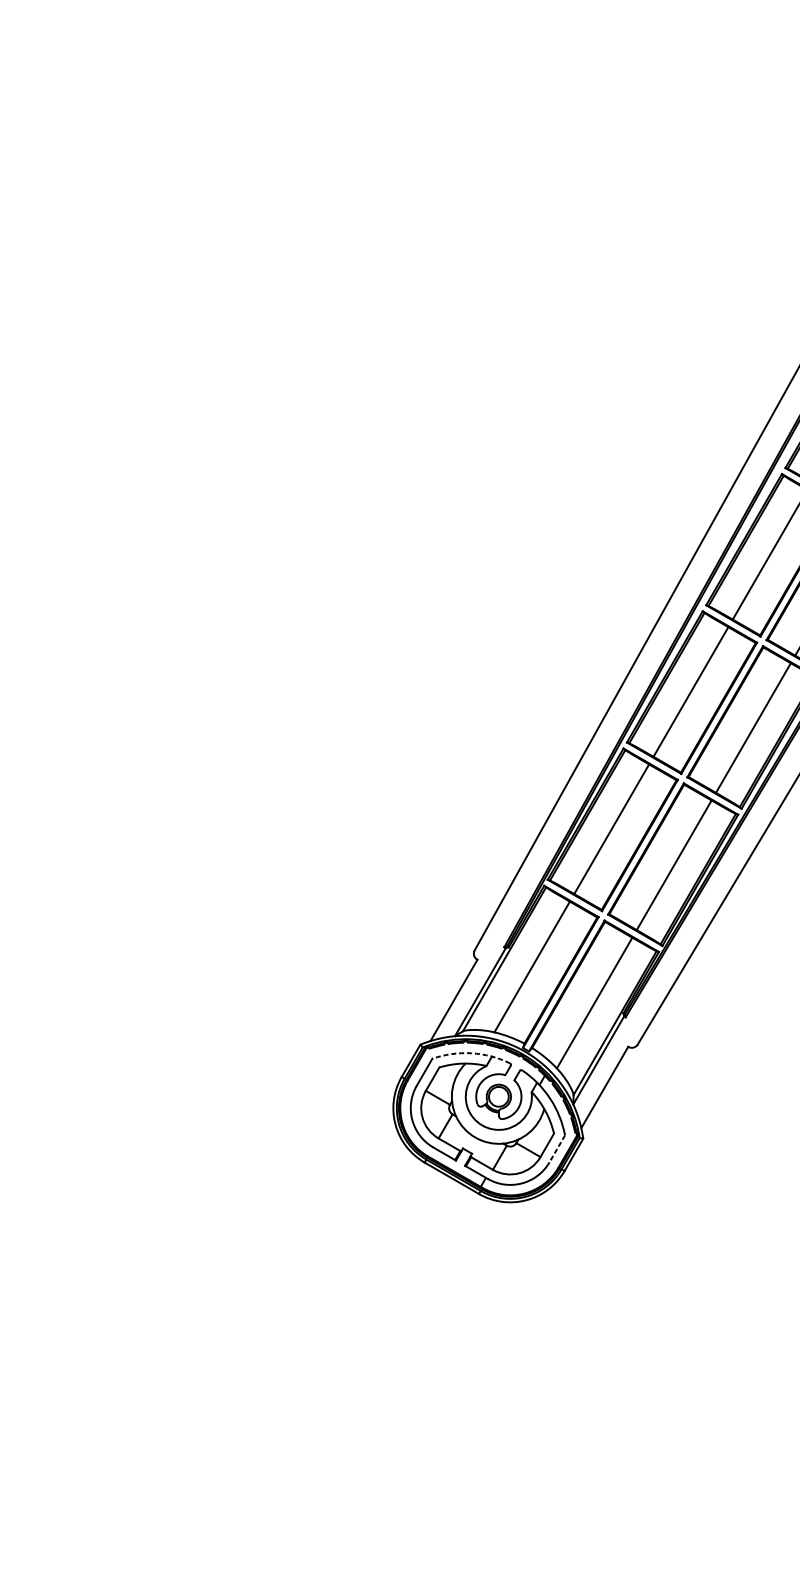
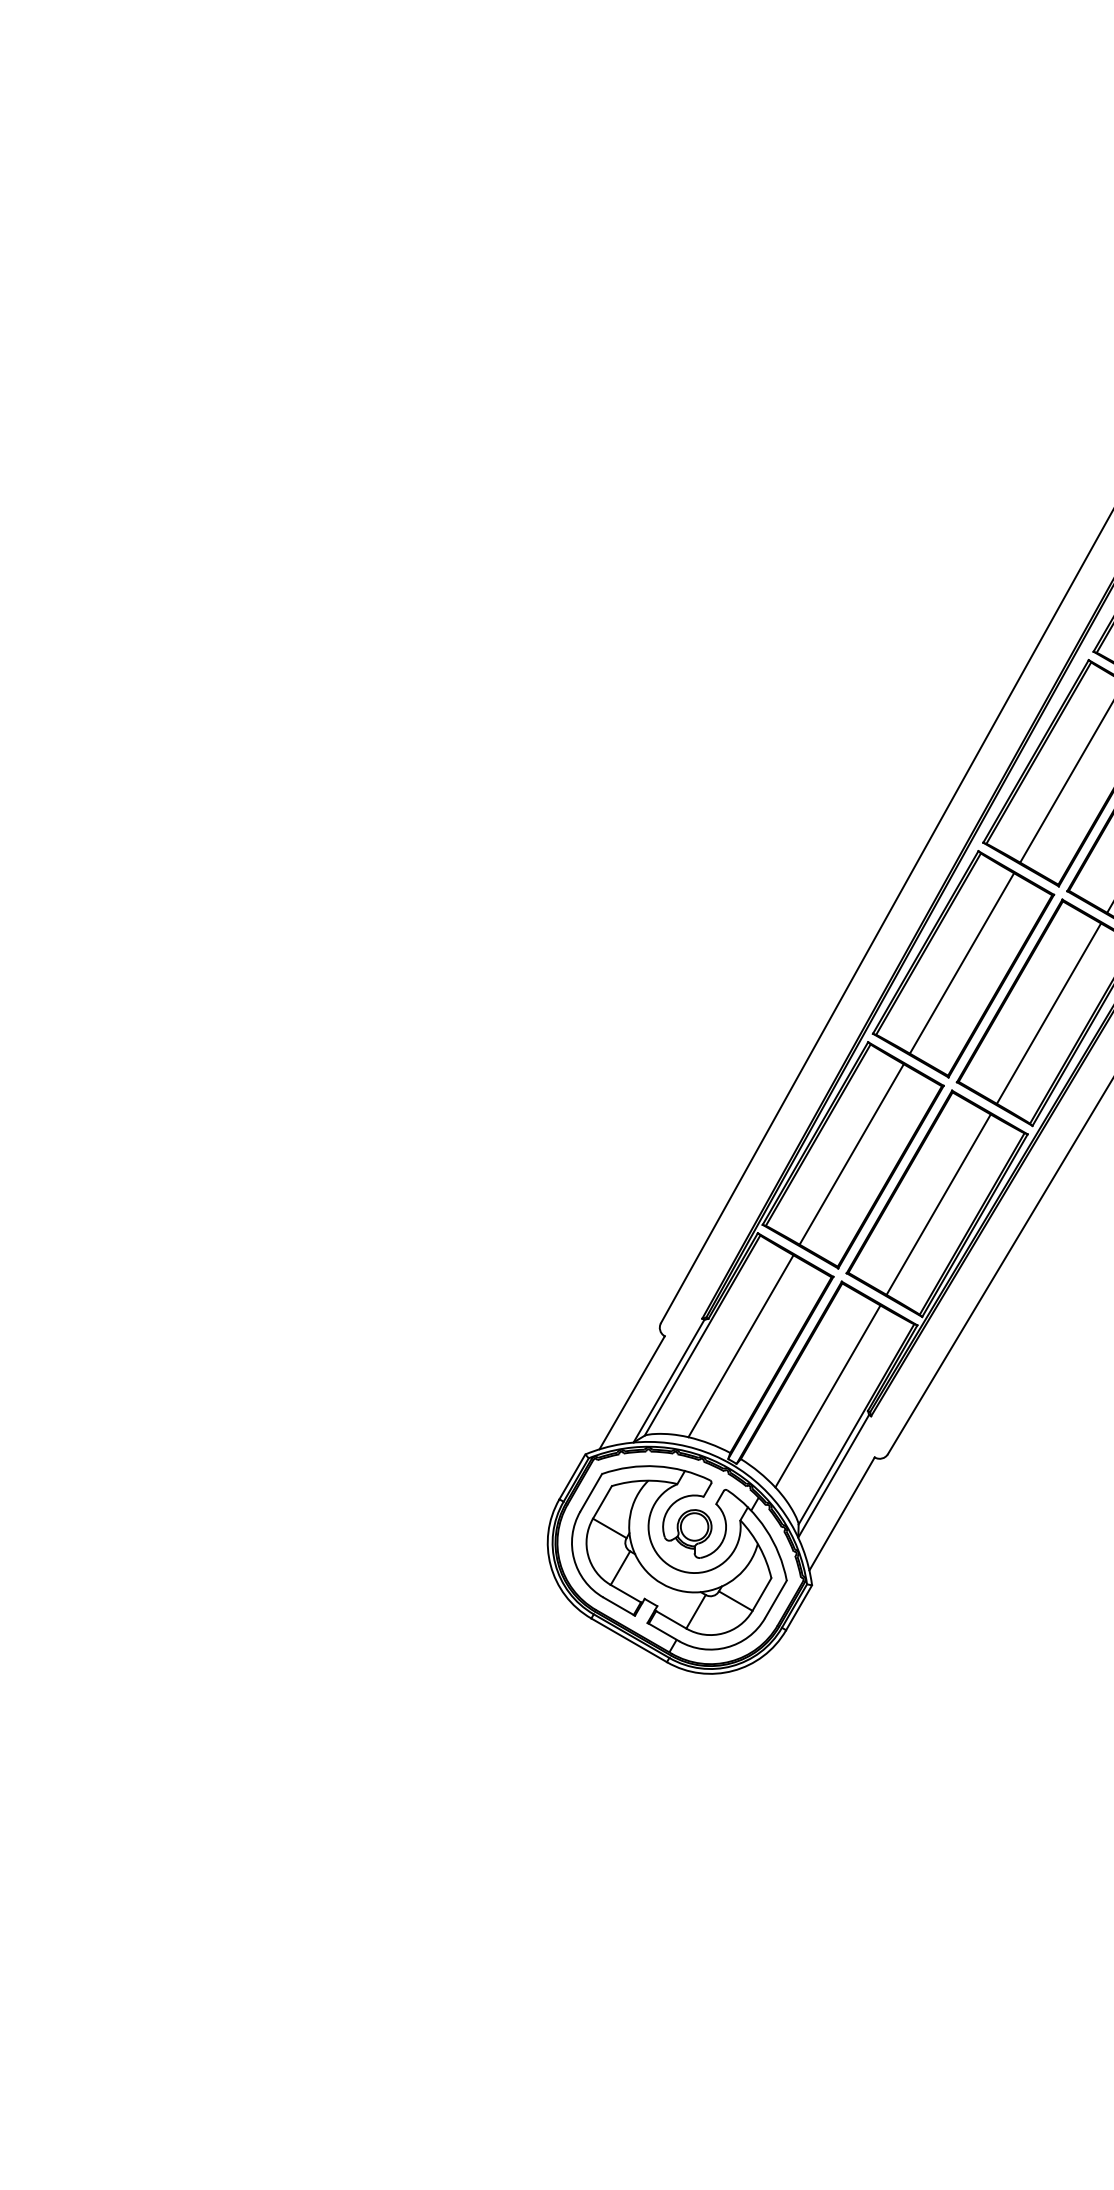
arc: (471, 1053) -> (656, 1466), dashed -> solid
line: (556, 1148) -> (775, 1599), dashed -> solid

